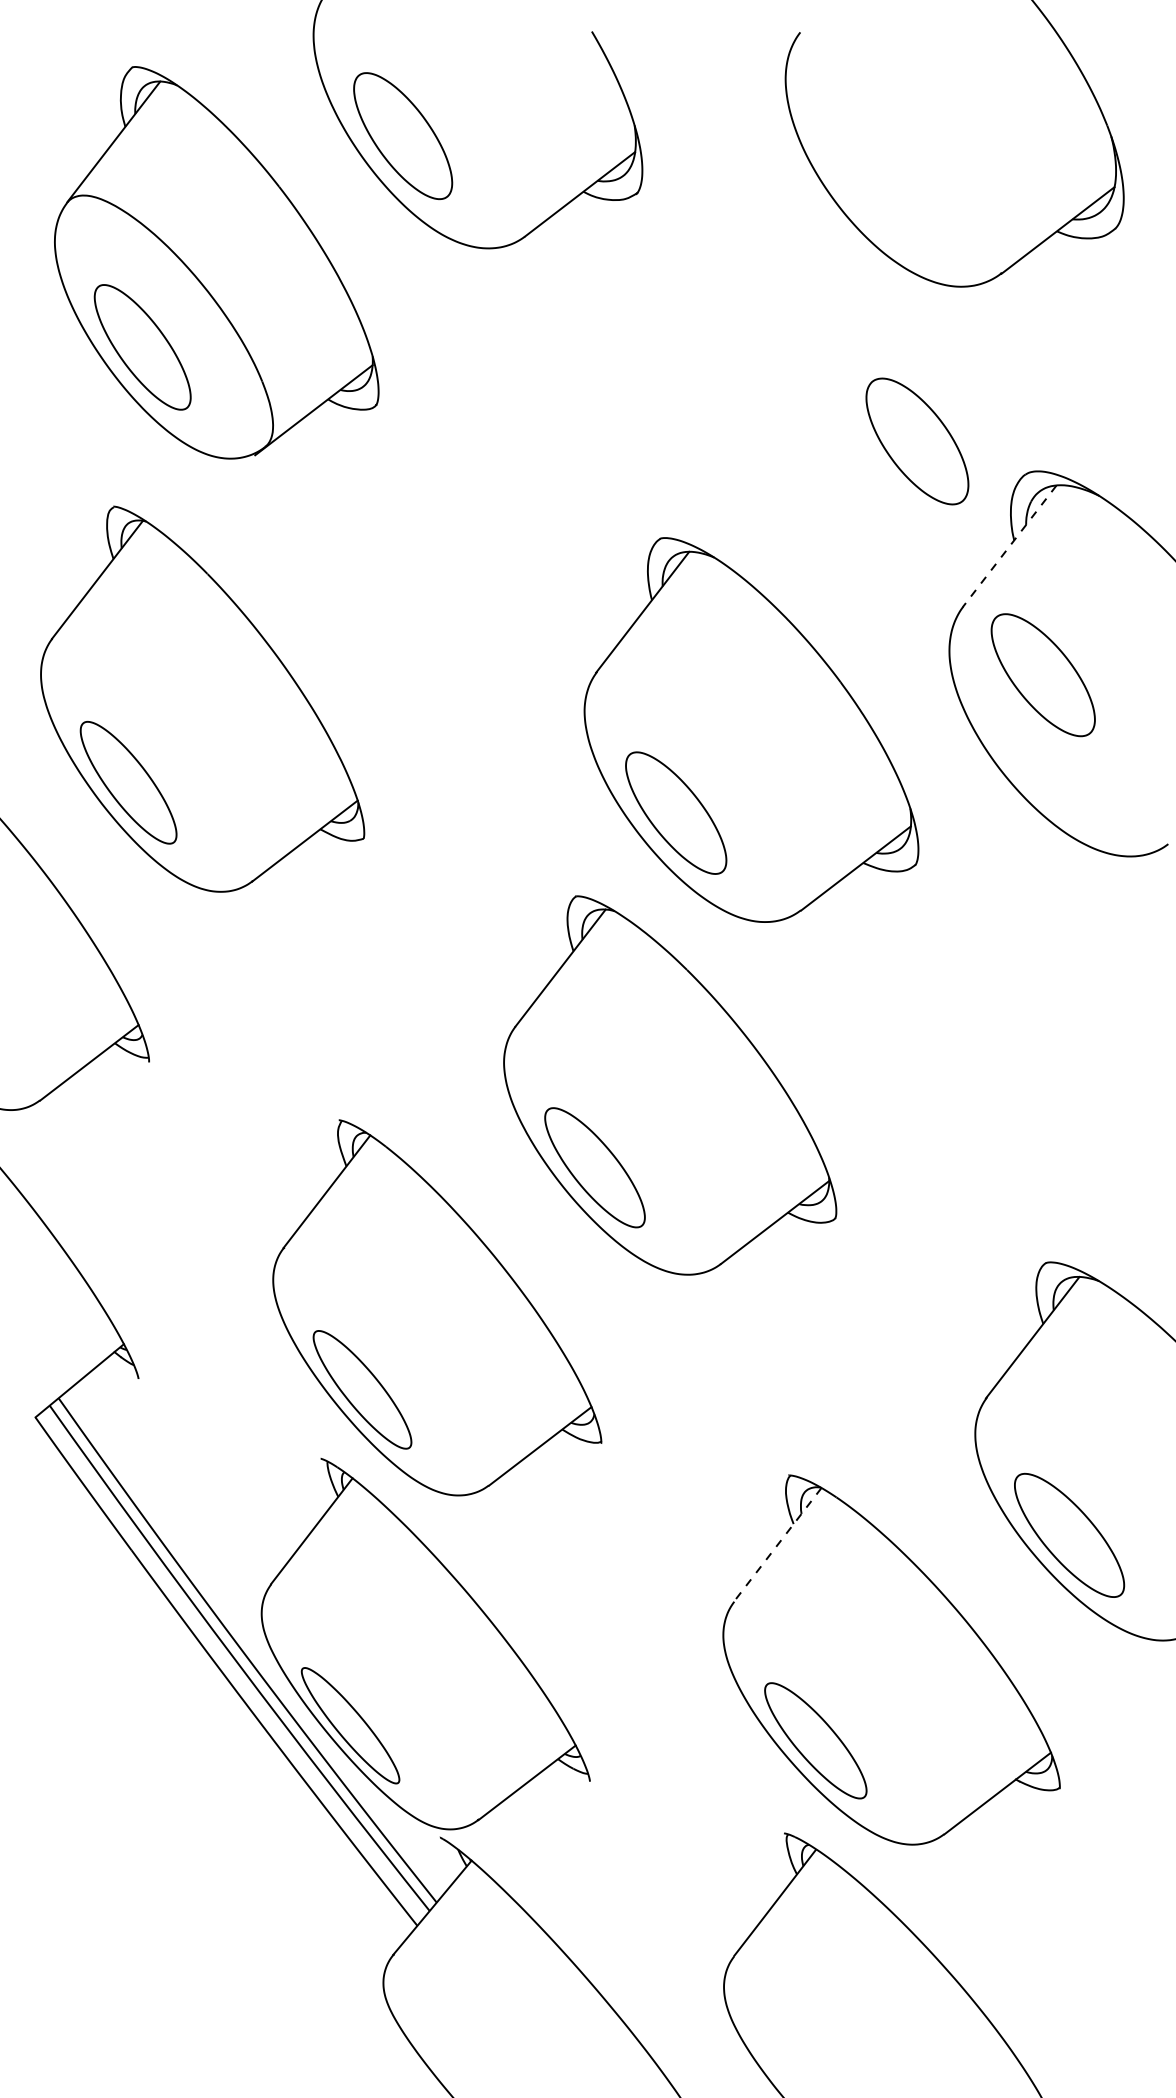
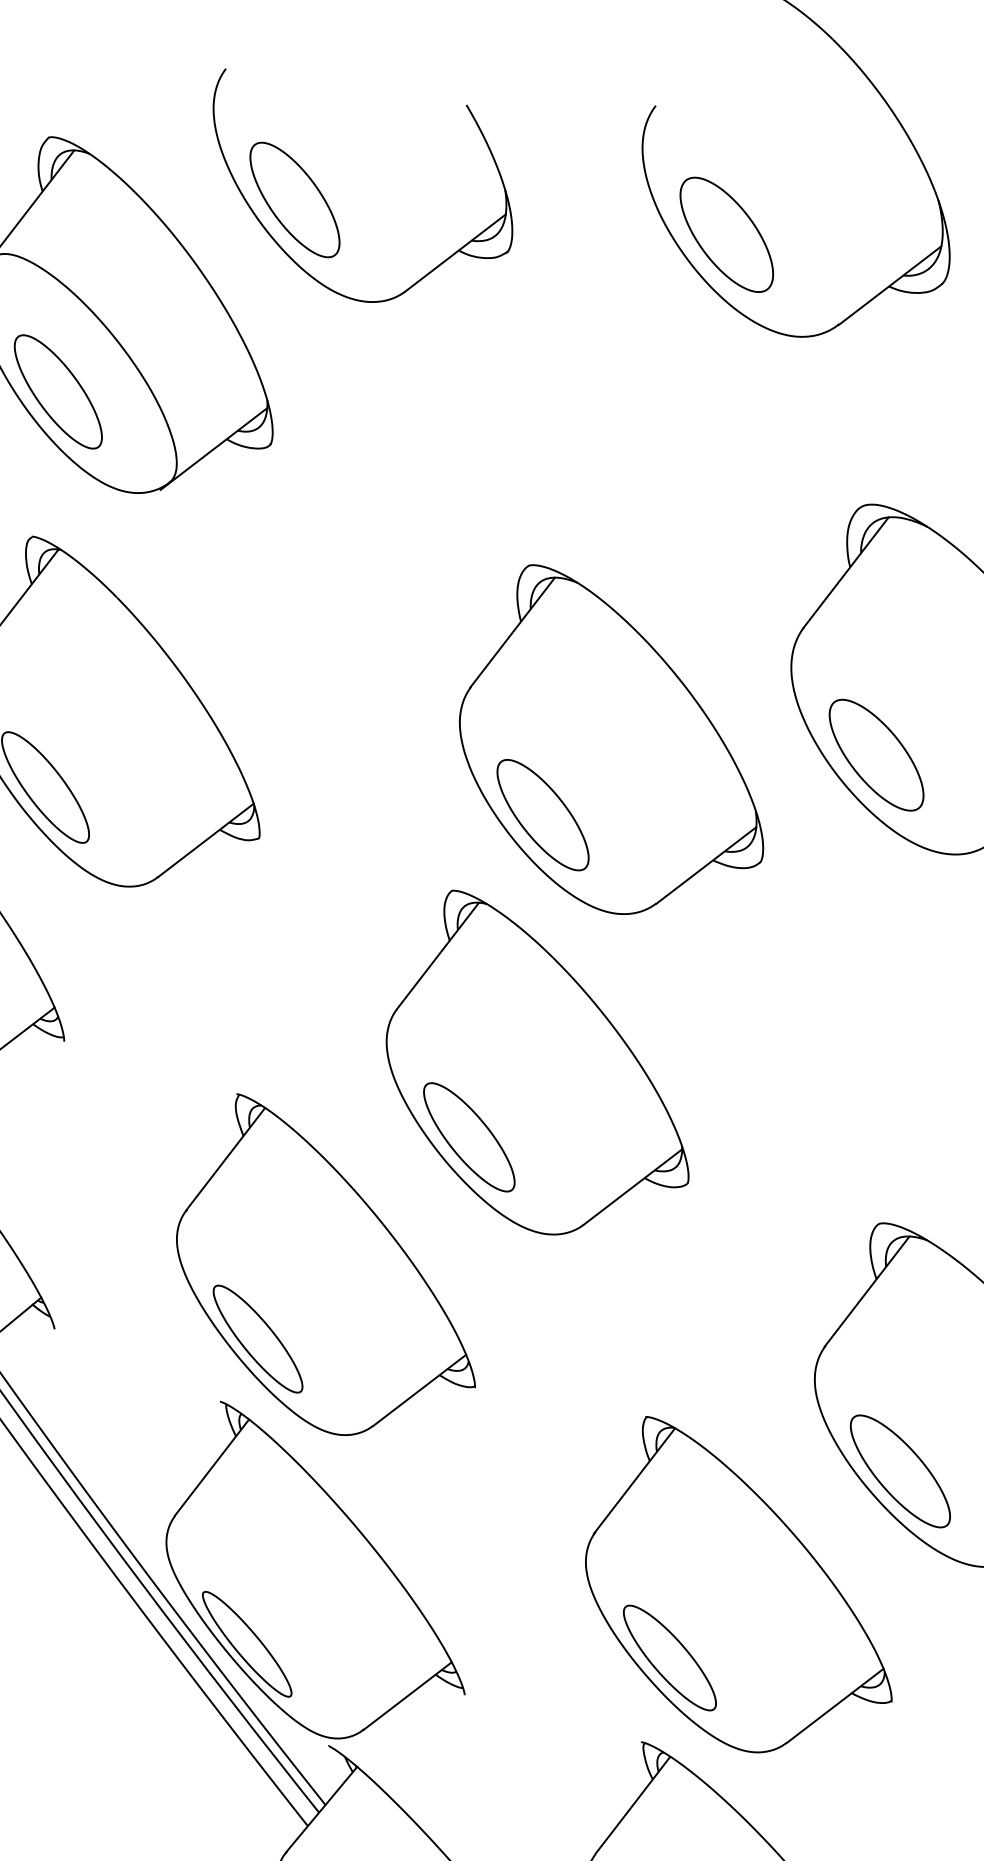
part: (917, 441) -> (726, 234), moved
line: (1009, 546) -> (845, 572), dashed -> solid
part: (1042, 675) -> (875, 755), moved
line: (776, 1546) -> (634, 1481), dashed -> solid

